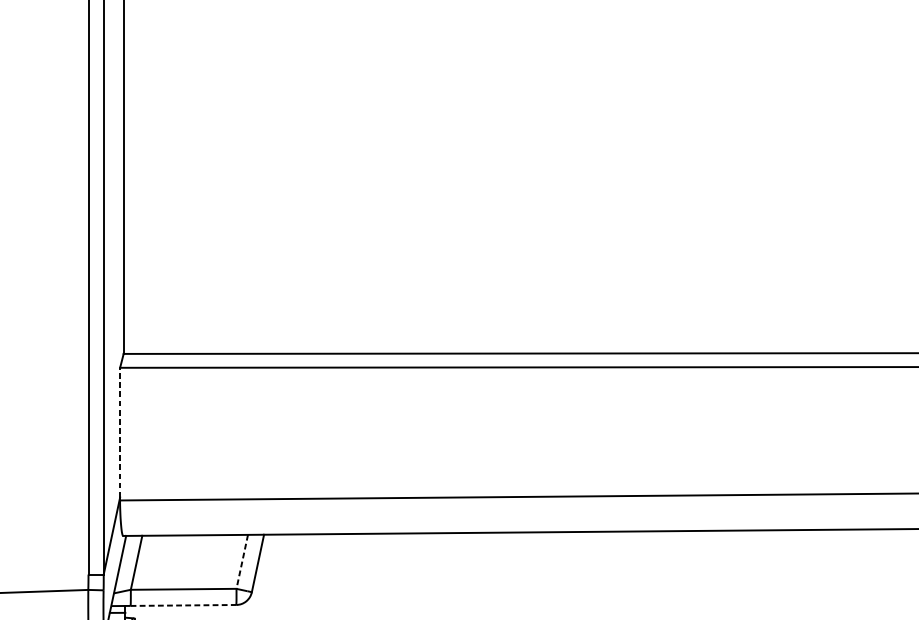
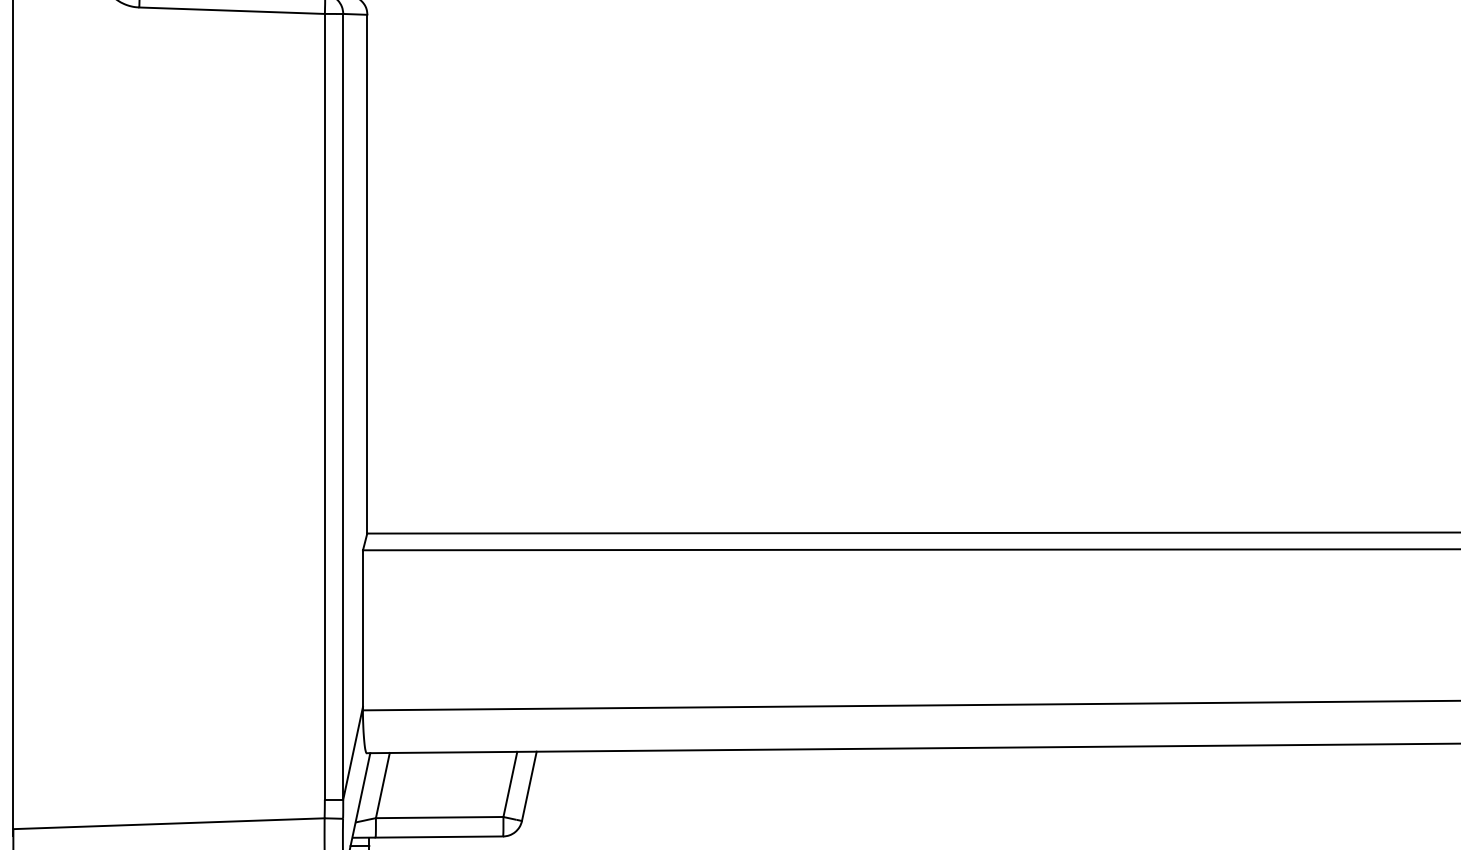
line: (120, 432) -> (363, 628), dashed -> solid
line: (242, 561) -> (510, 784), dashed -> solid
line: (183, 605) -> (439, 837), dashed -> solid

